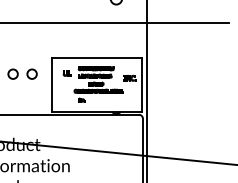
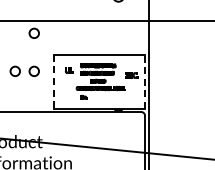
circle: (31, 35) -> (33, 32), added
line: (142, 84) -> (144, 81), solid -> dashed
line: (51, 85) -> (53, 82), solid -> dashed

